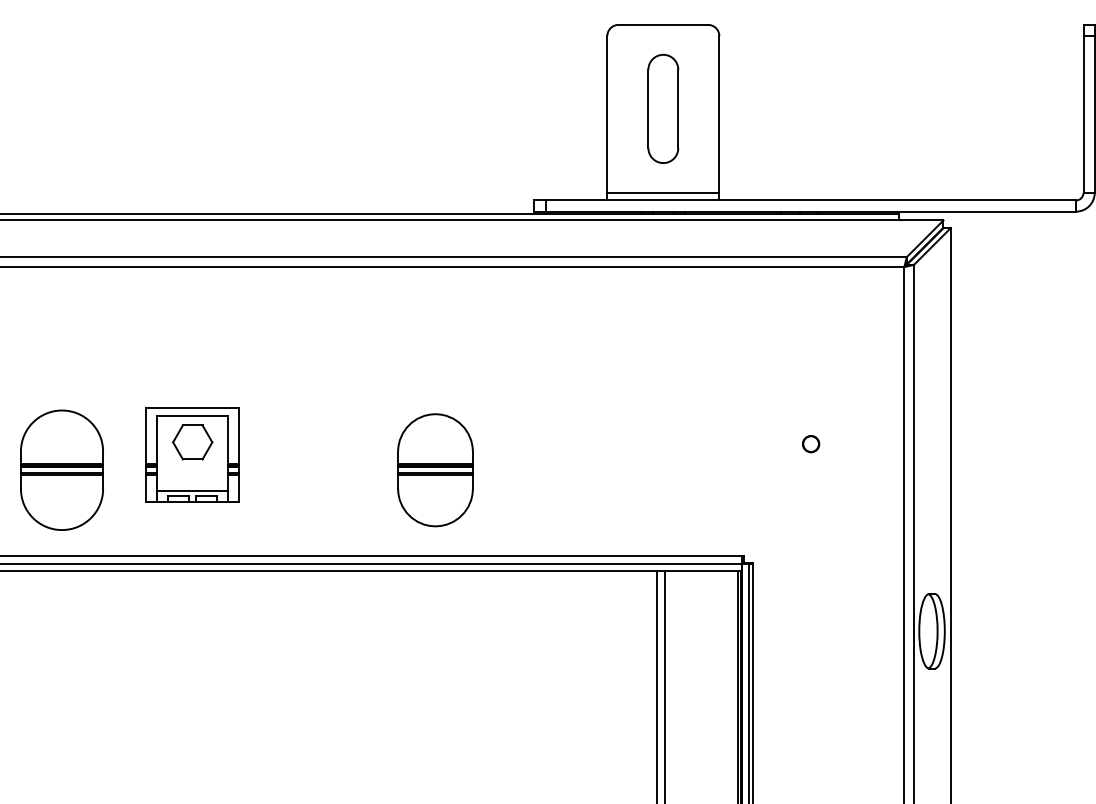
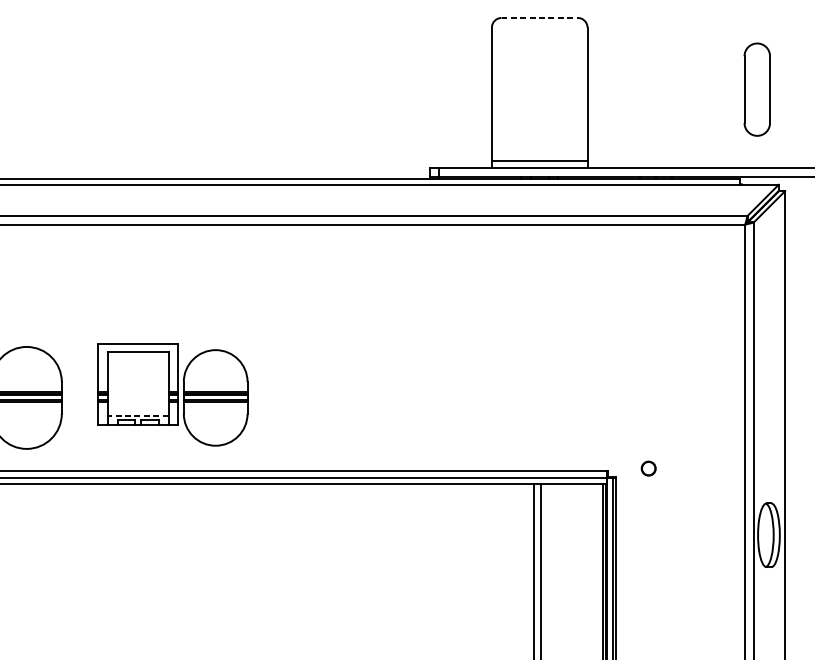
line: (663, 24) -> (539, 17), solid -> dashed
part: (663, 108) -> (757, 89), moved
part: (192, 442) -> (138, 374), removed
circle: (811, 444) -> (649, 468), moved
part: (435, 470) -> (215, 398), moved
line: (192, 491) -> (138, 416), solid -> dashed

